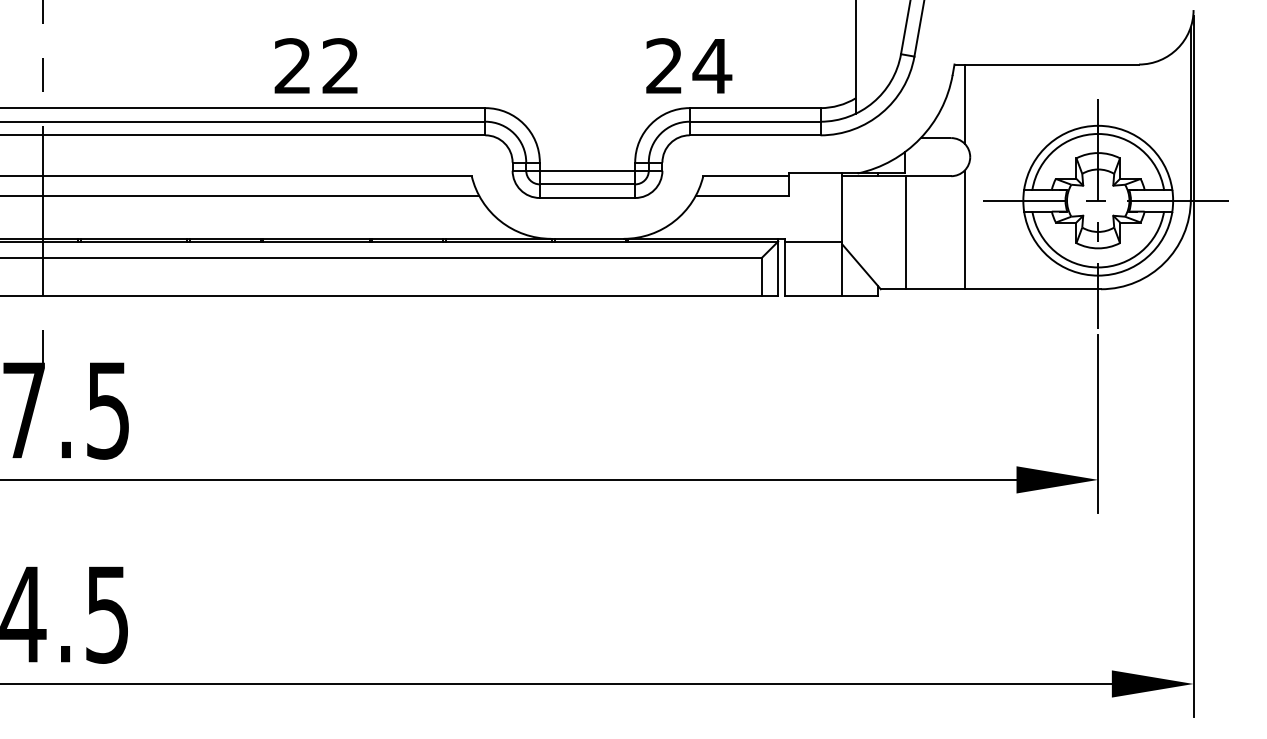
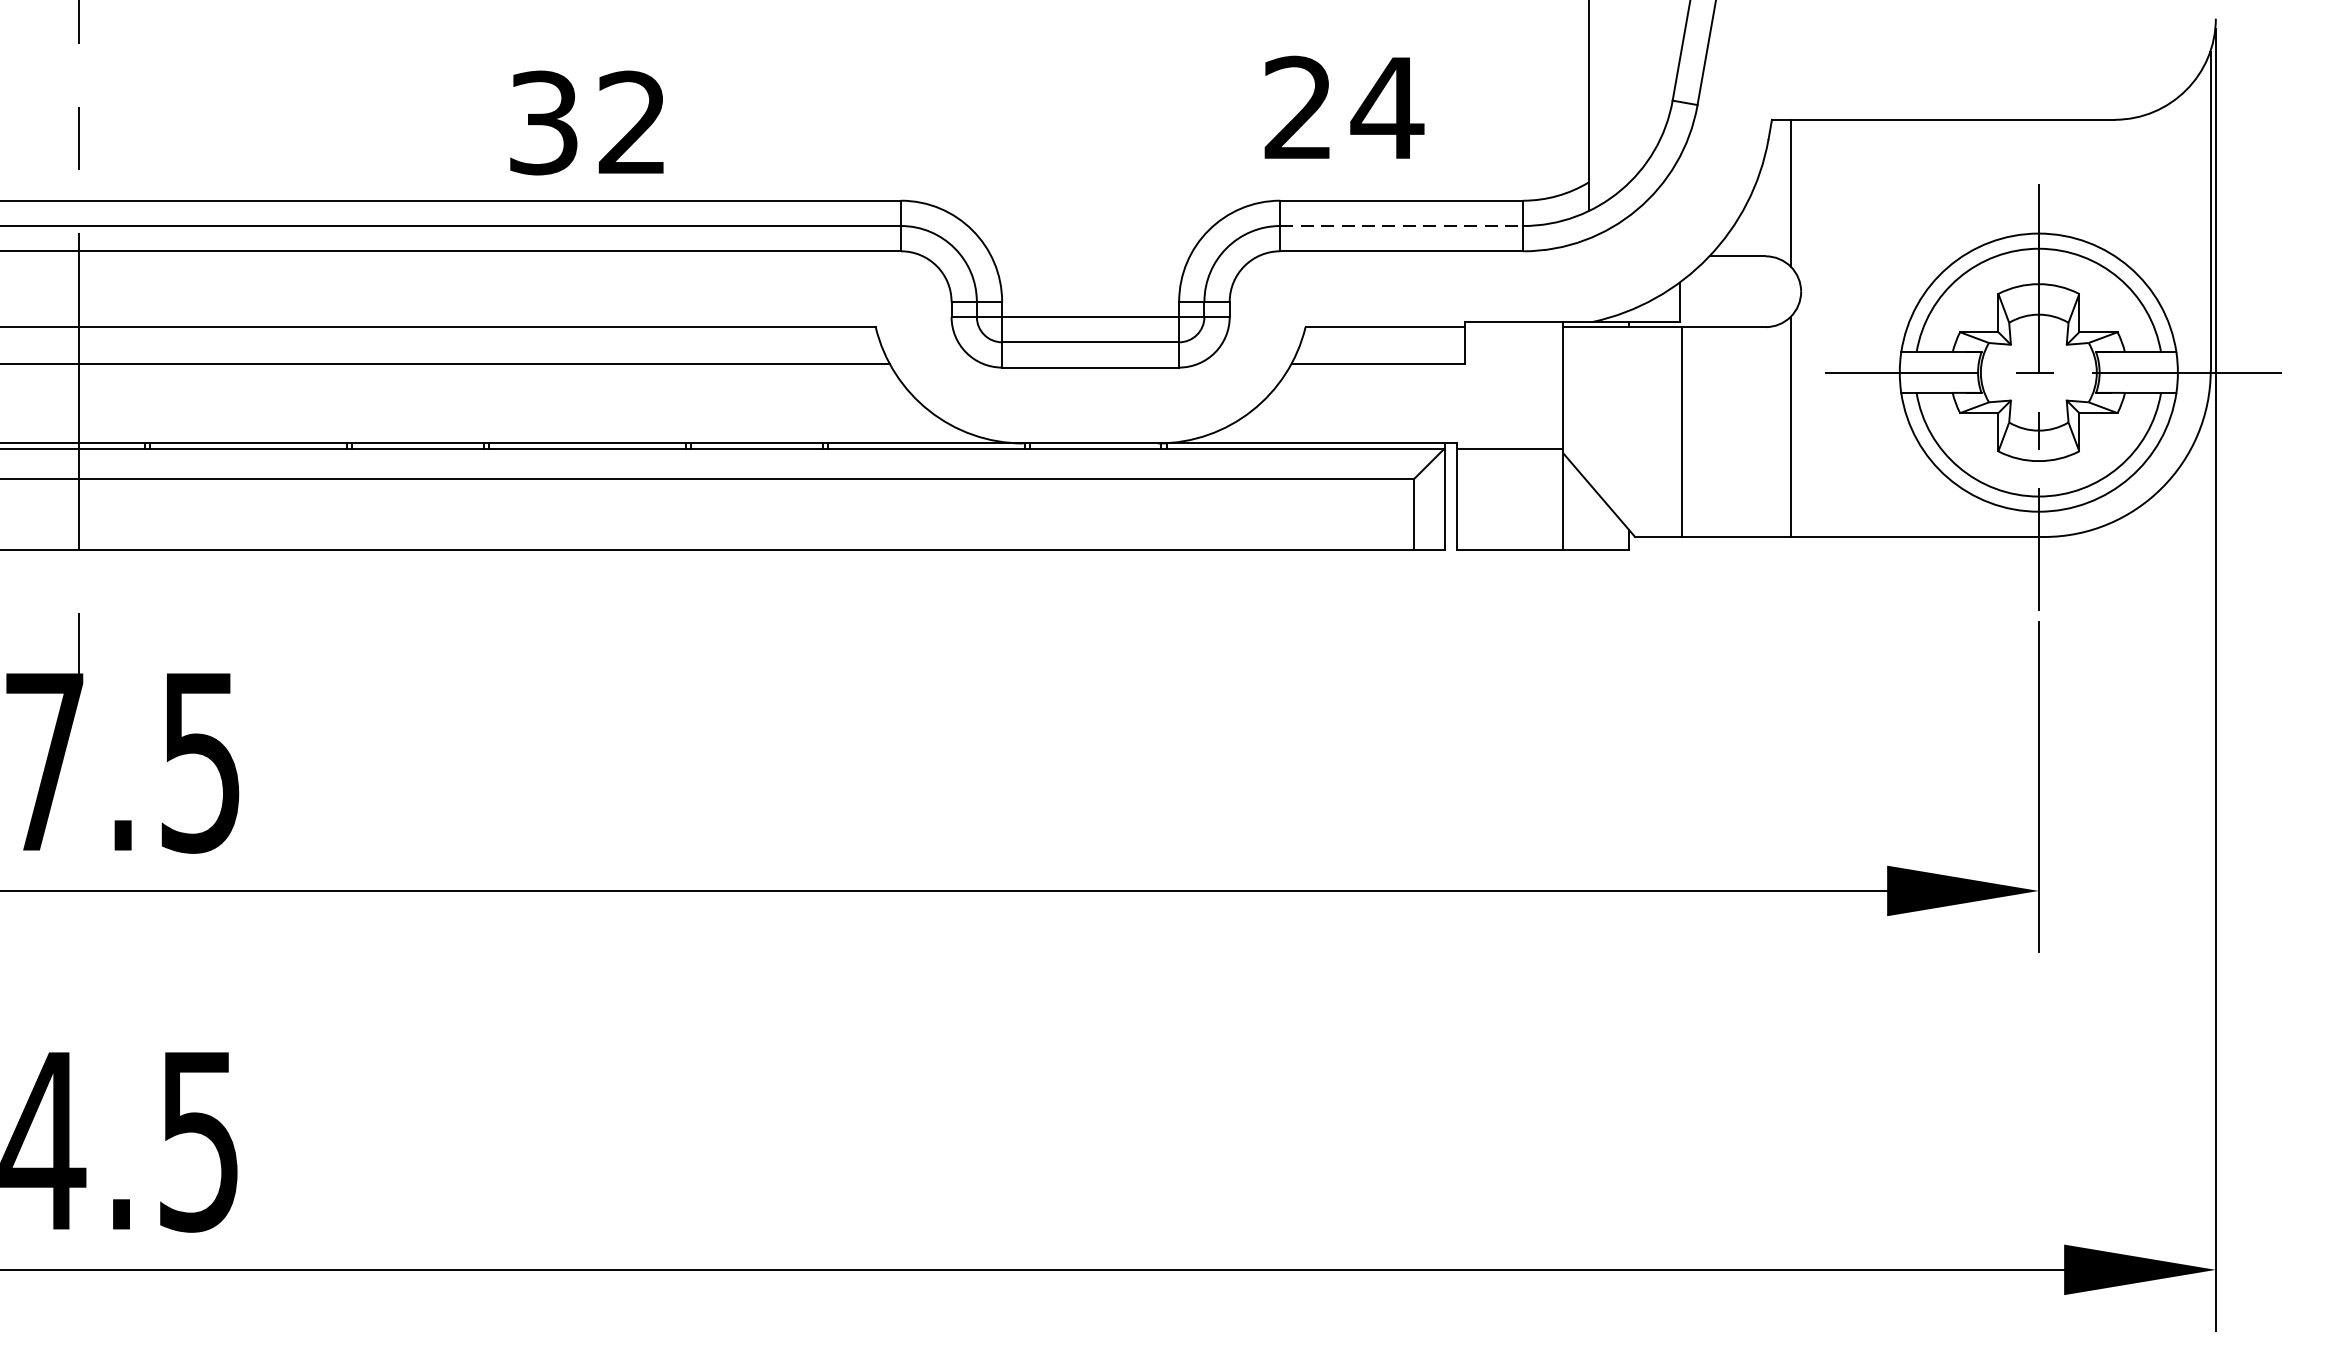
text: (689, 65) -> (1344, 106), moved
text: (292, 66) -> (542, 123), 22 -> 32
line: (755, 121) -> (1402, 225), solid -> dashed

